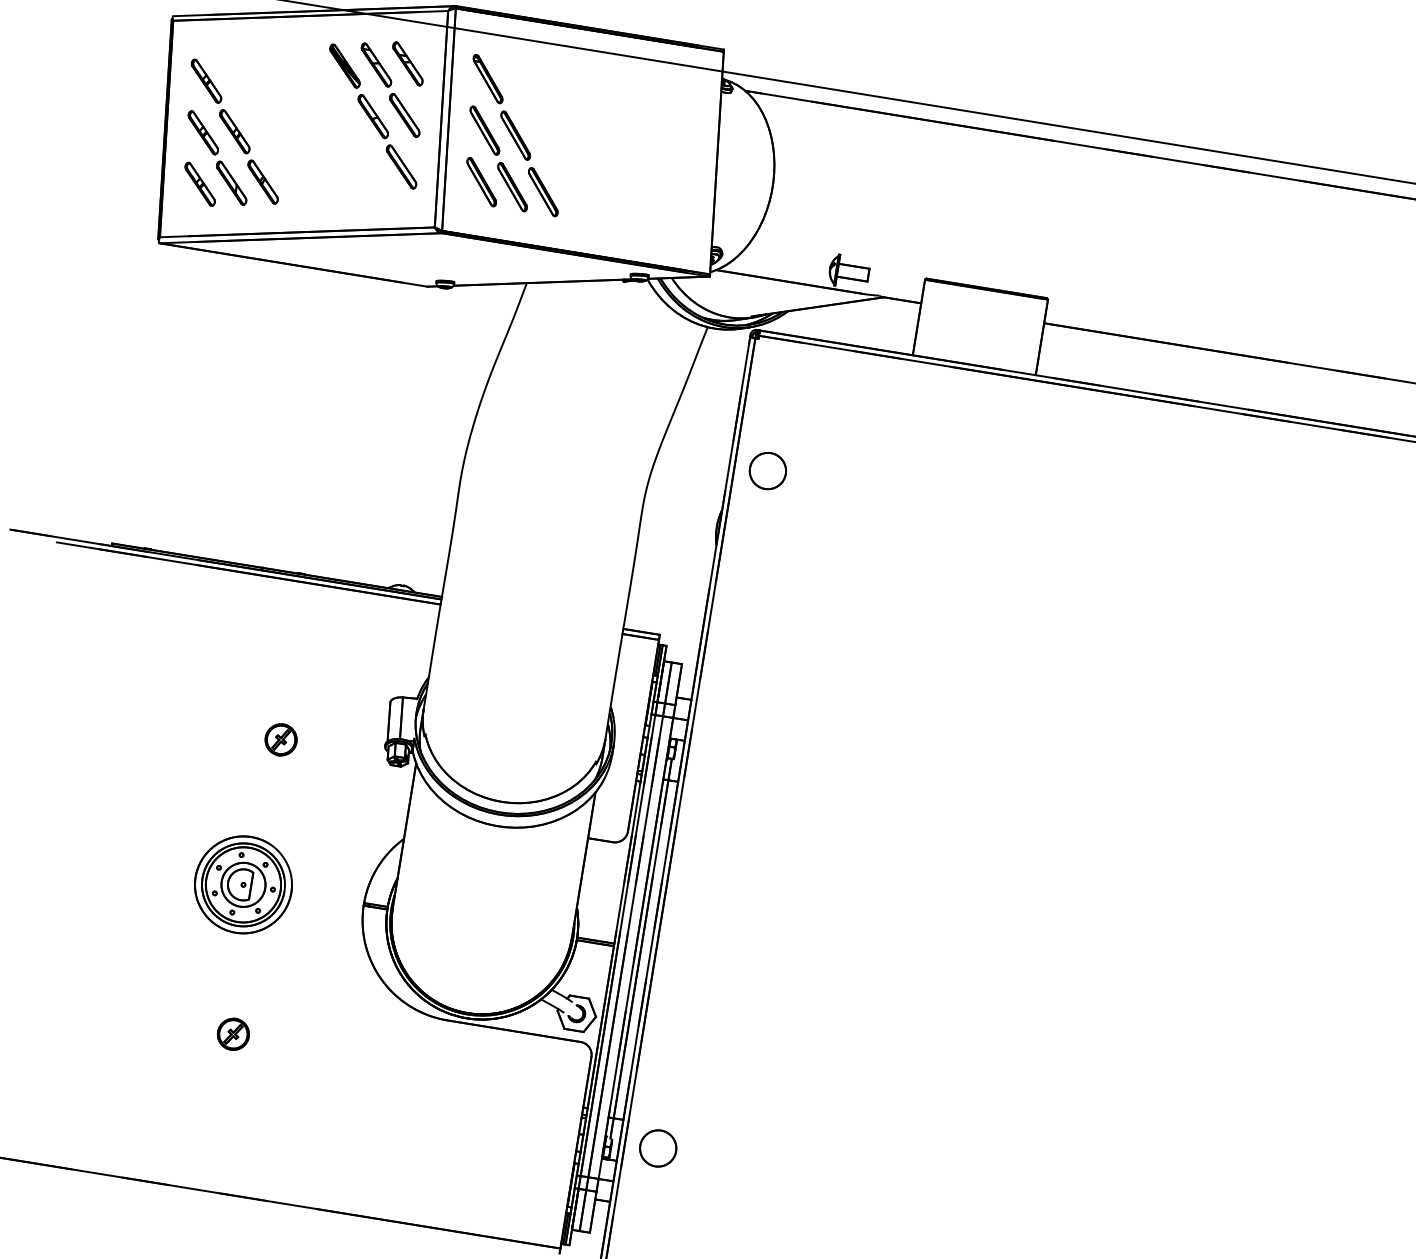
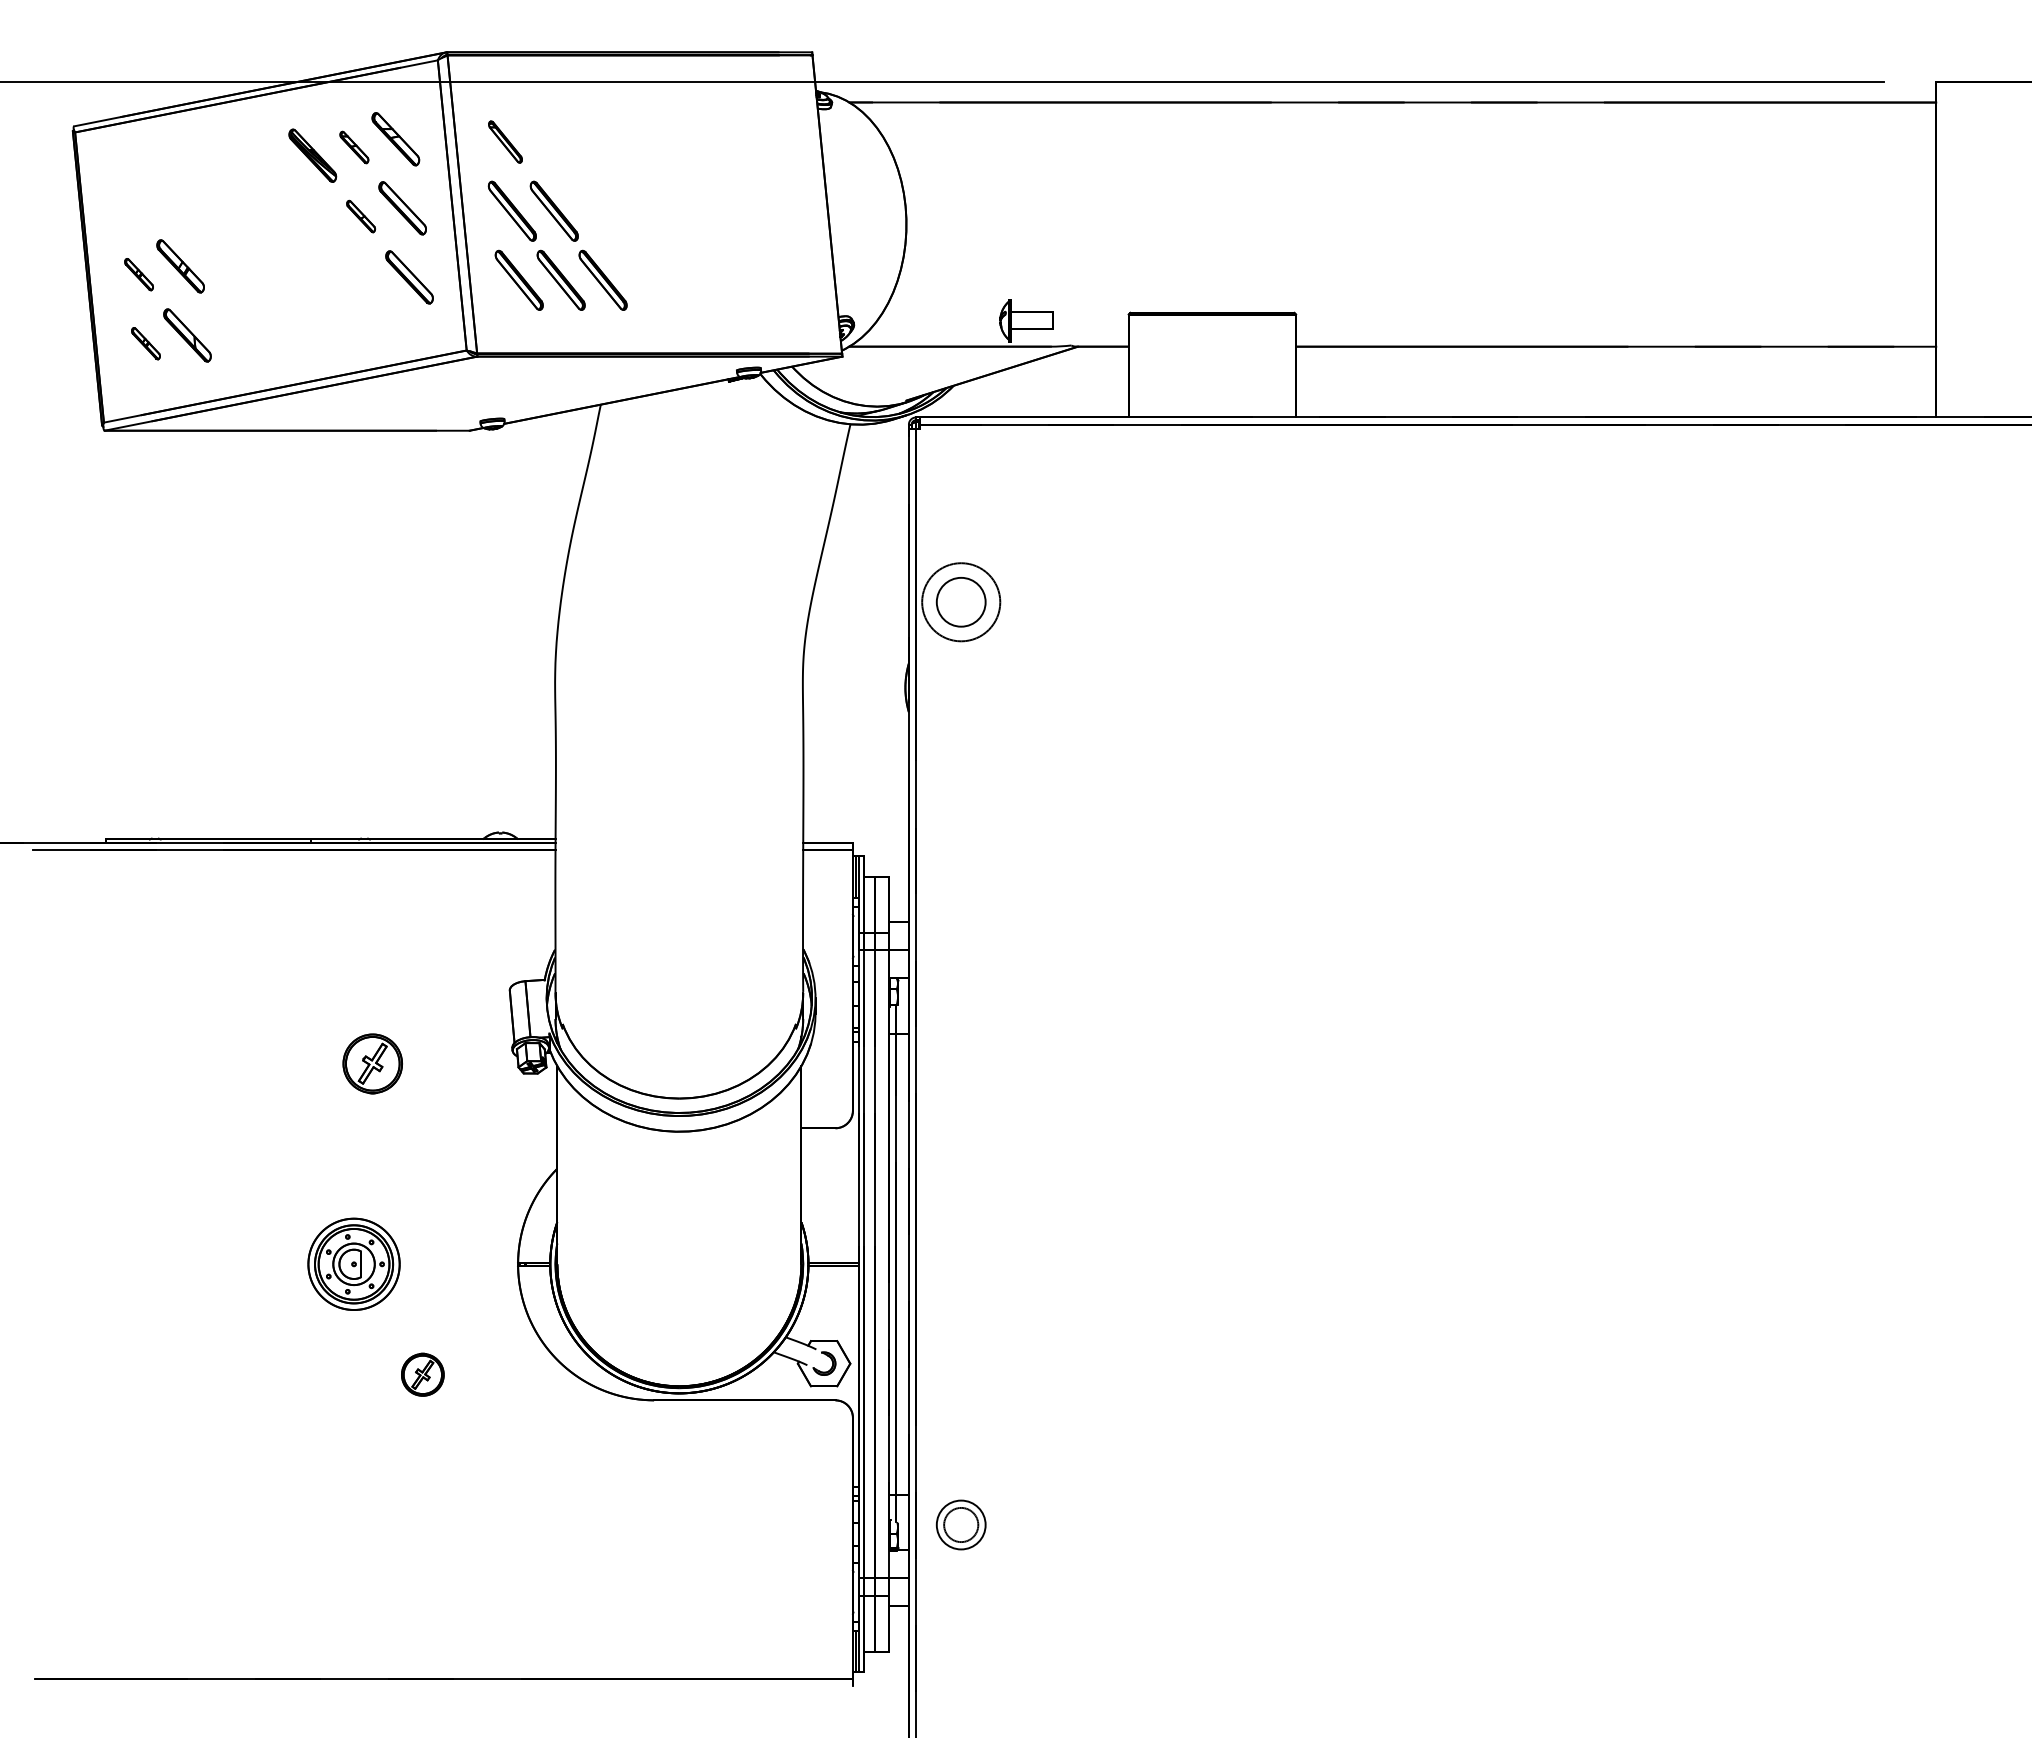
part: (376, 65) -> (354, 147), size x0.6
part: (488, 78) -> (505, 141), size x0.7
part: (206, 81) -> (132, 205), removed
part: (372, 116) -> (360, 216), size x0.6
part: (202, 132) -> (138, 274), size x0.6
part: (262, 182) -> (228, 327), removed
part: (199, 184) -> (145, 343), size x0.6
circle: (767, 470) -> (960, 601), size x1.6
part: (280, 739) -> (372, 1063), size x1.4
part: (243, 884) -> (353, 1264), size x0.7
part: (233, 1034) -> (422, 1374), moved
circle: (657, 1148) -> (960, 1524), size x0.7

